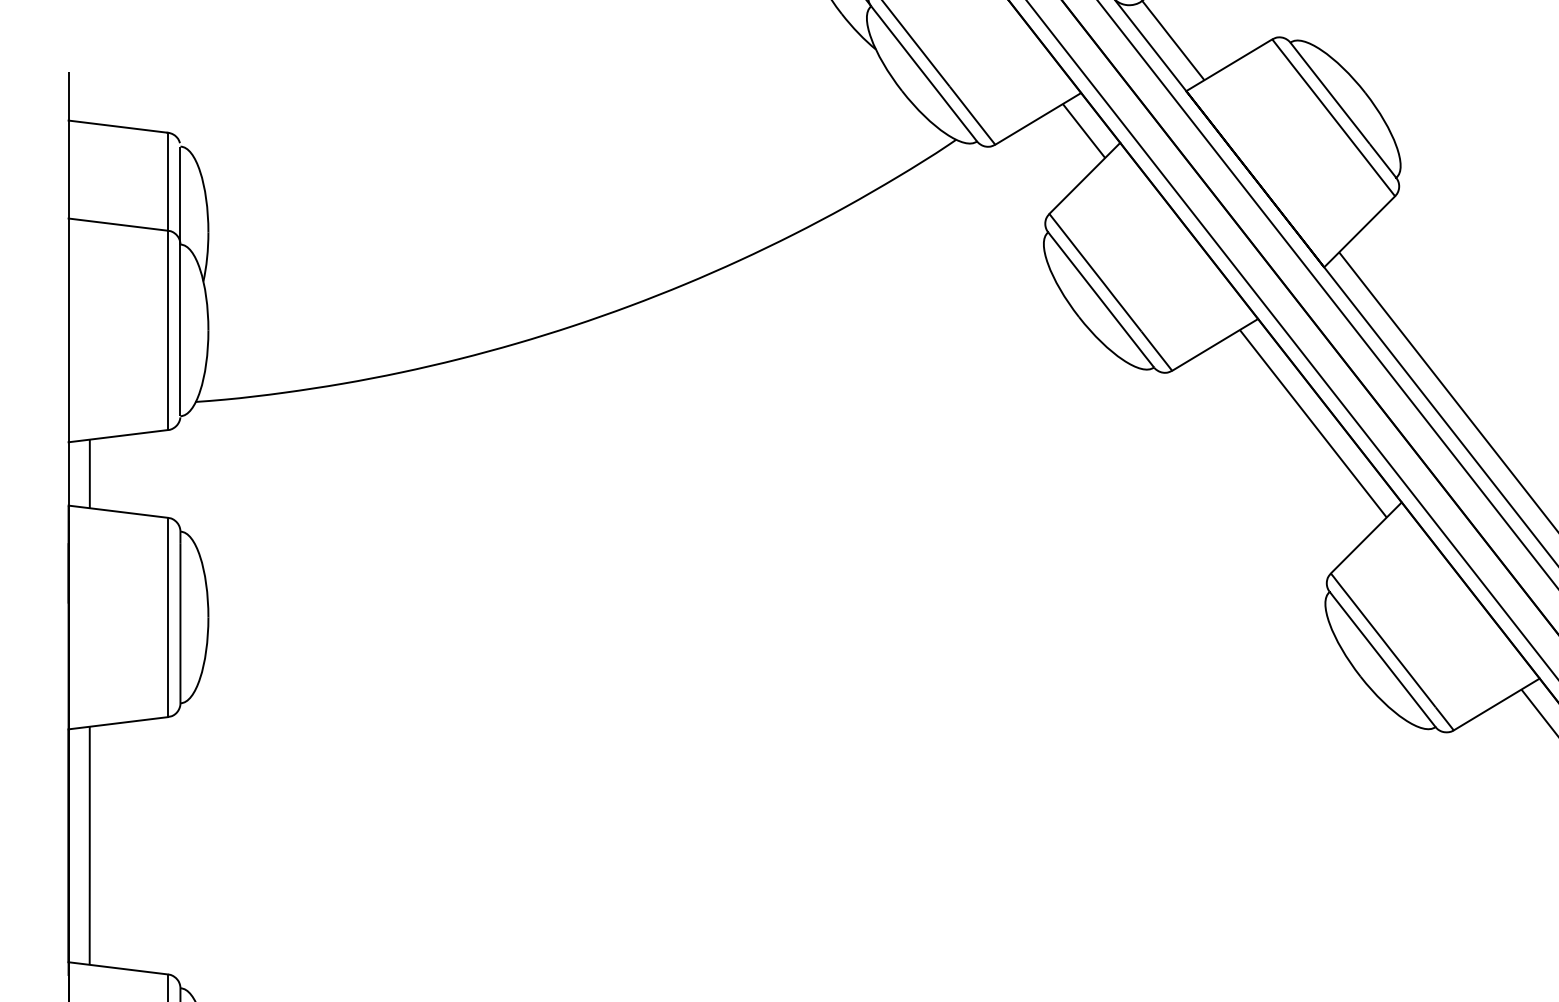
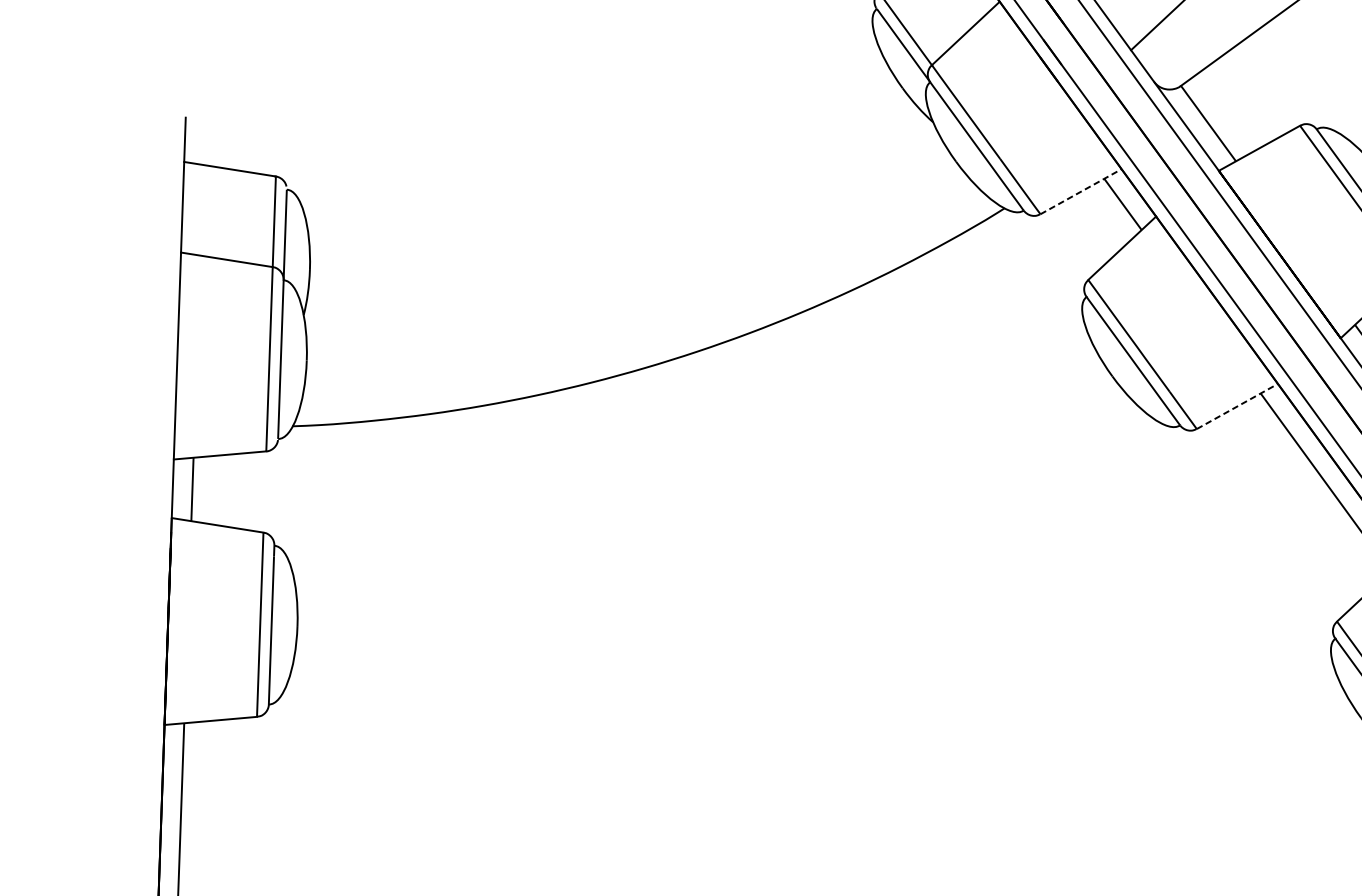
line: (1038, 118) -> (1081, 191), solid -> dashed
line: (1215, 344) -> (1237, 406), solid -> dashed

